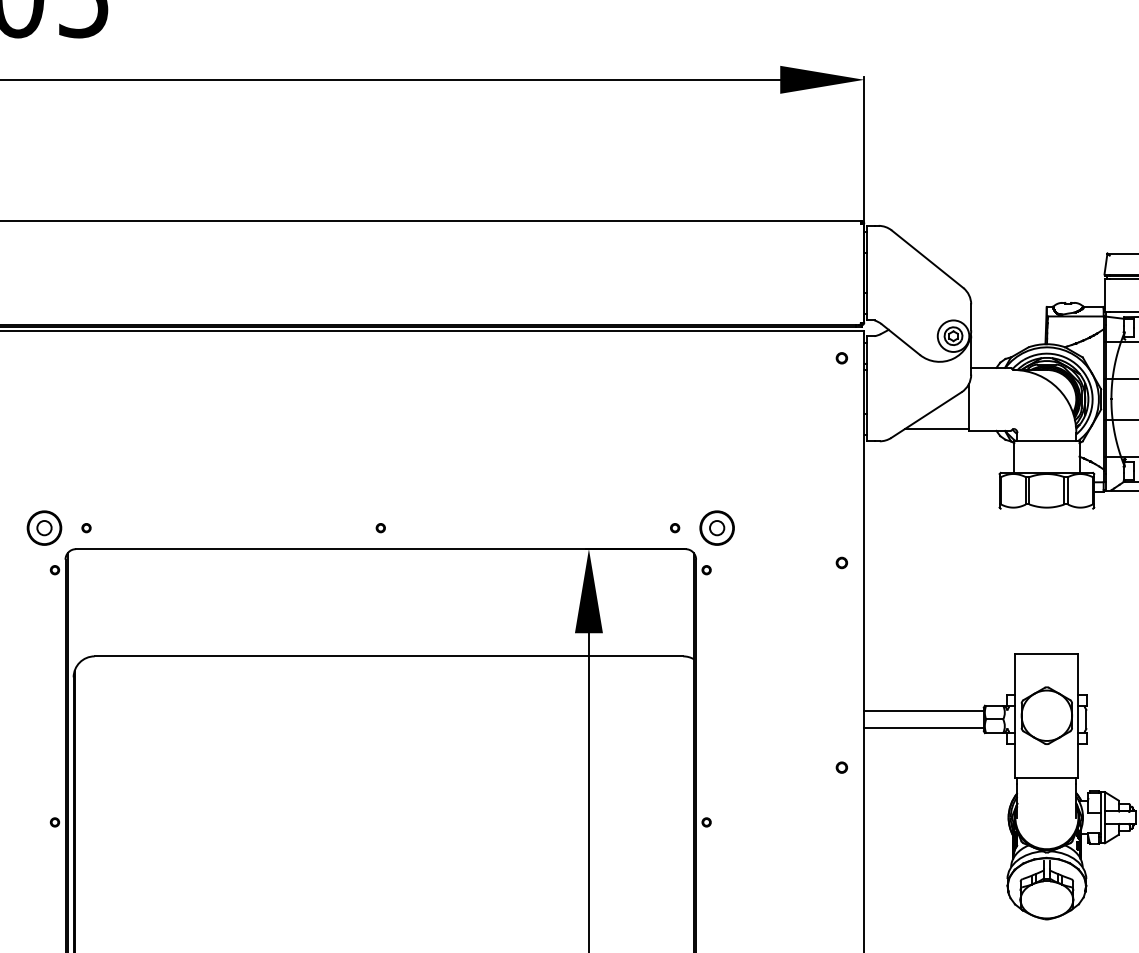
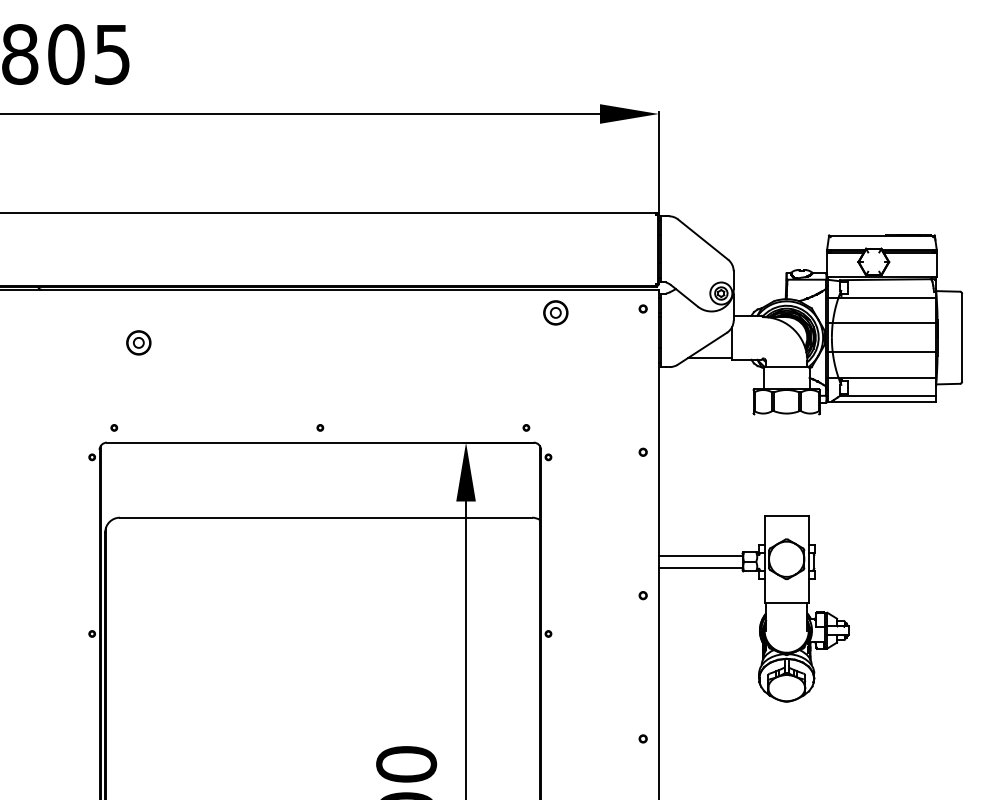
part: (43, 527) -> (138, 342), moved
part: (716, 527) -> (555, 312), moved

